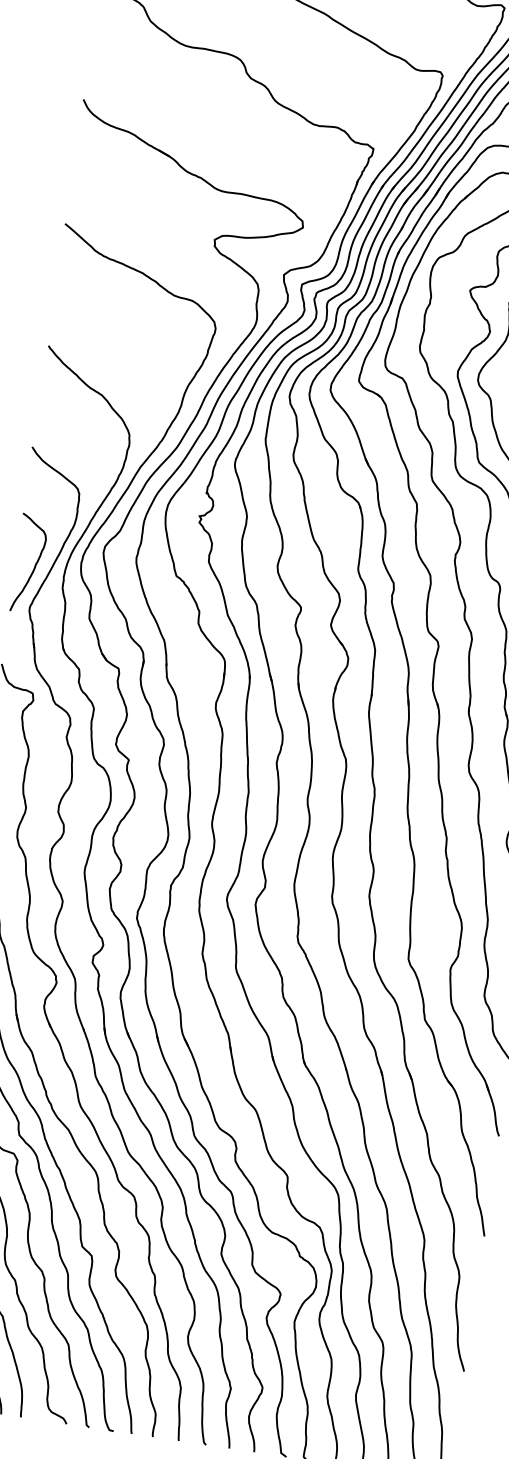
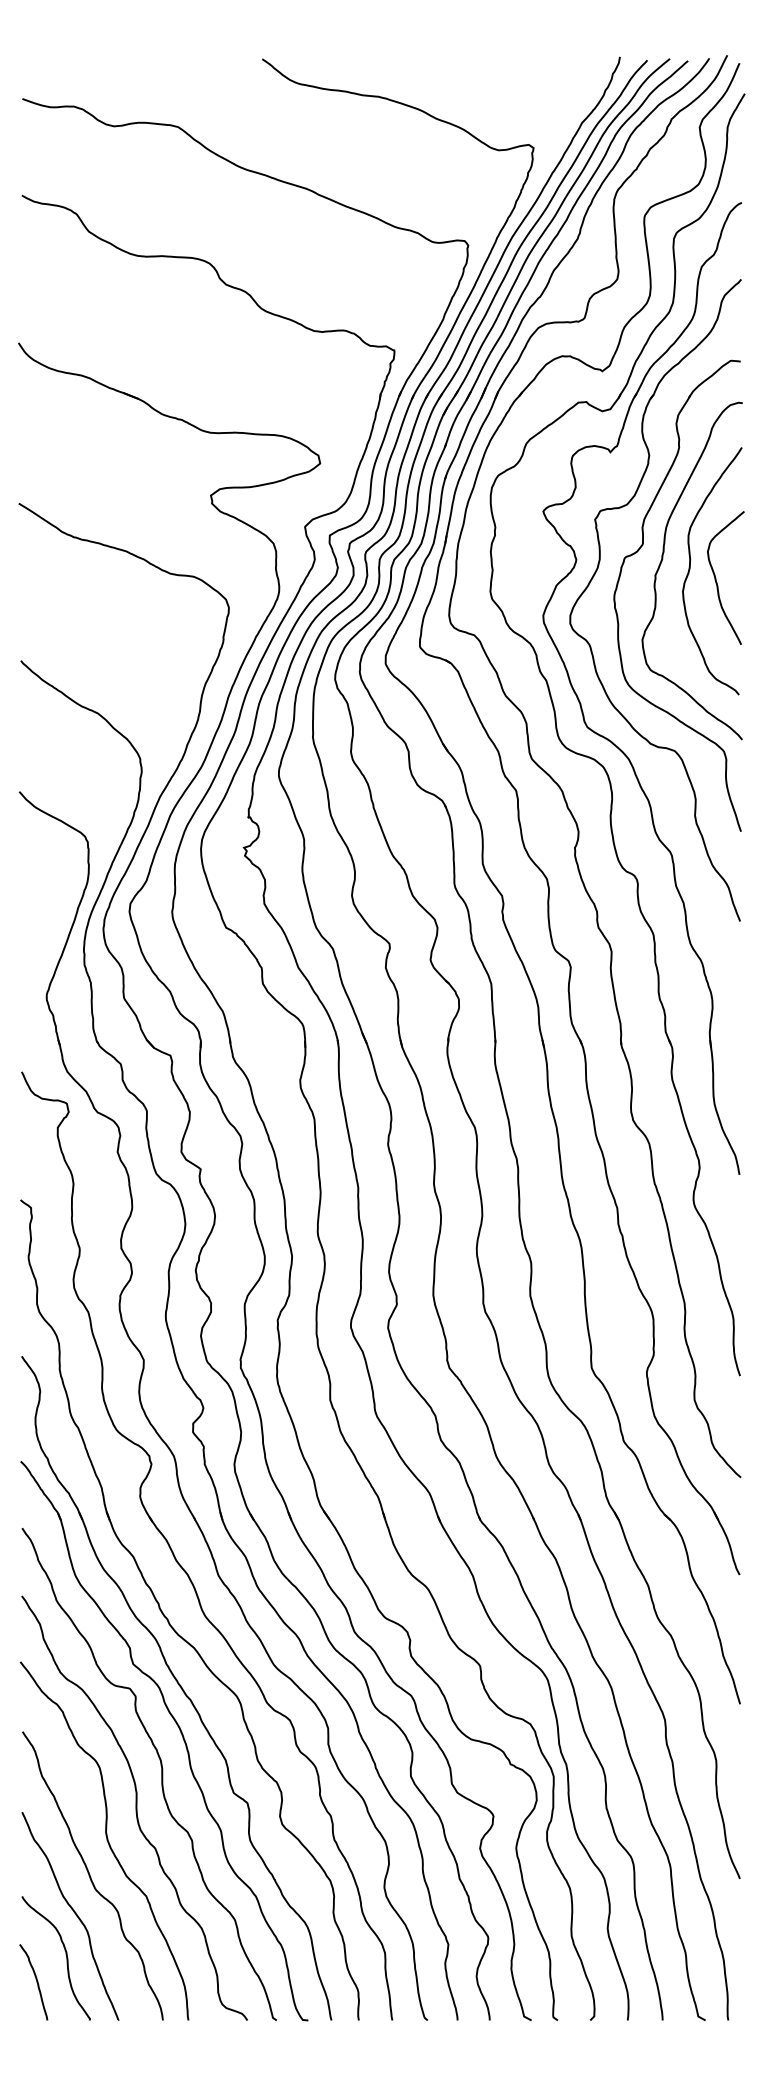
curve: (35, 564) -> (45, 939), removed

